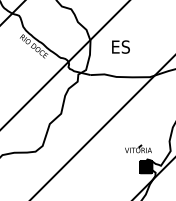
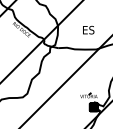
text: (120, 47) -> (88, 30), moved

